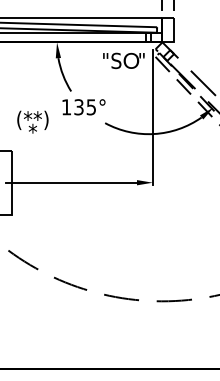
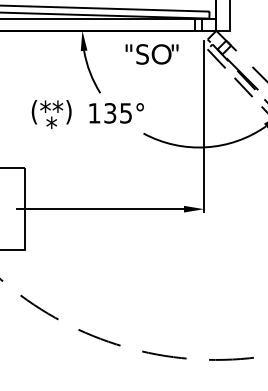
text: (123, 60) -> (151, 53), moved
text: (32, 121) -> (51, 113), moved

